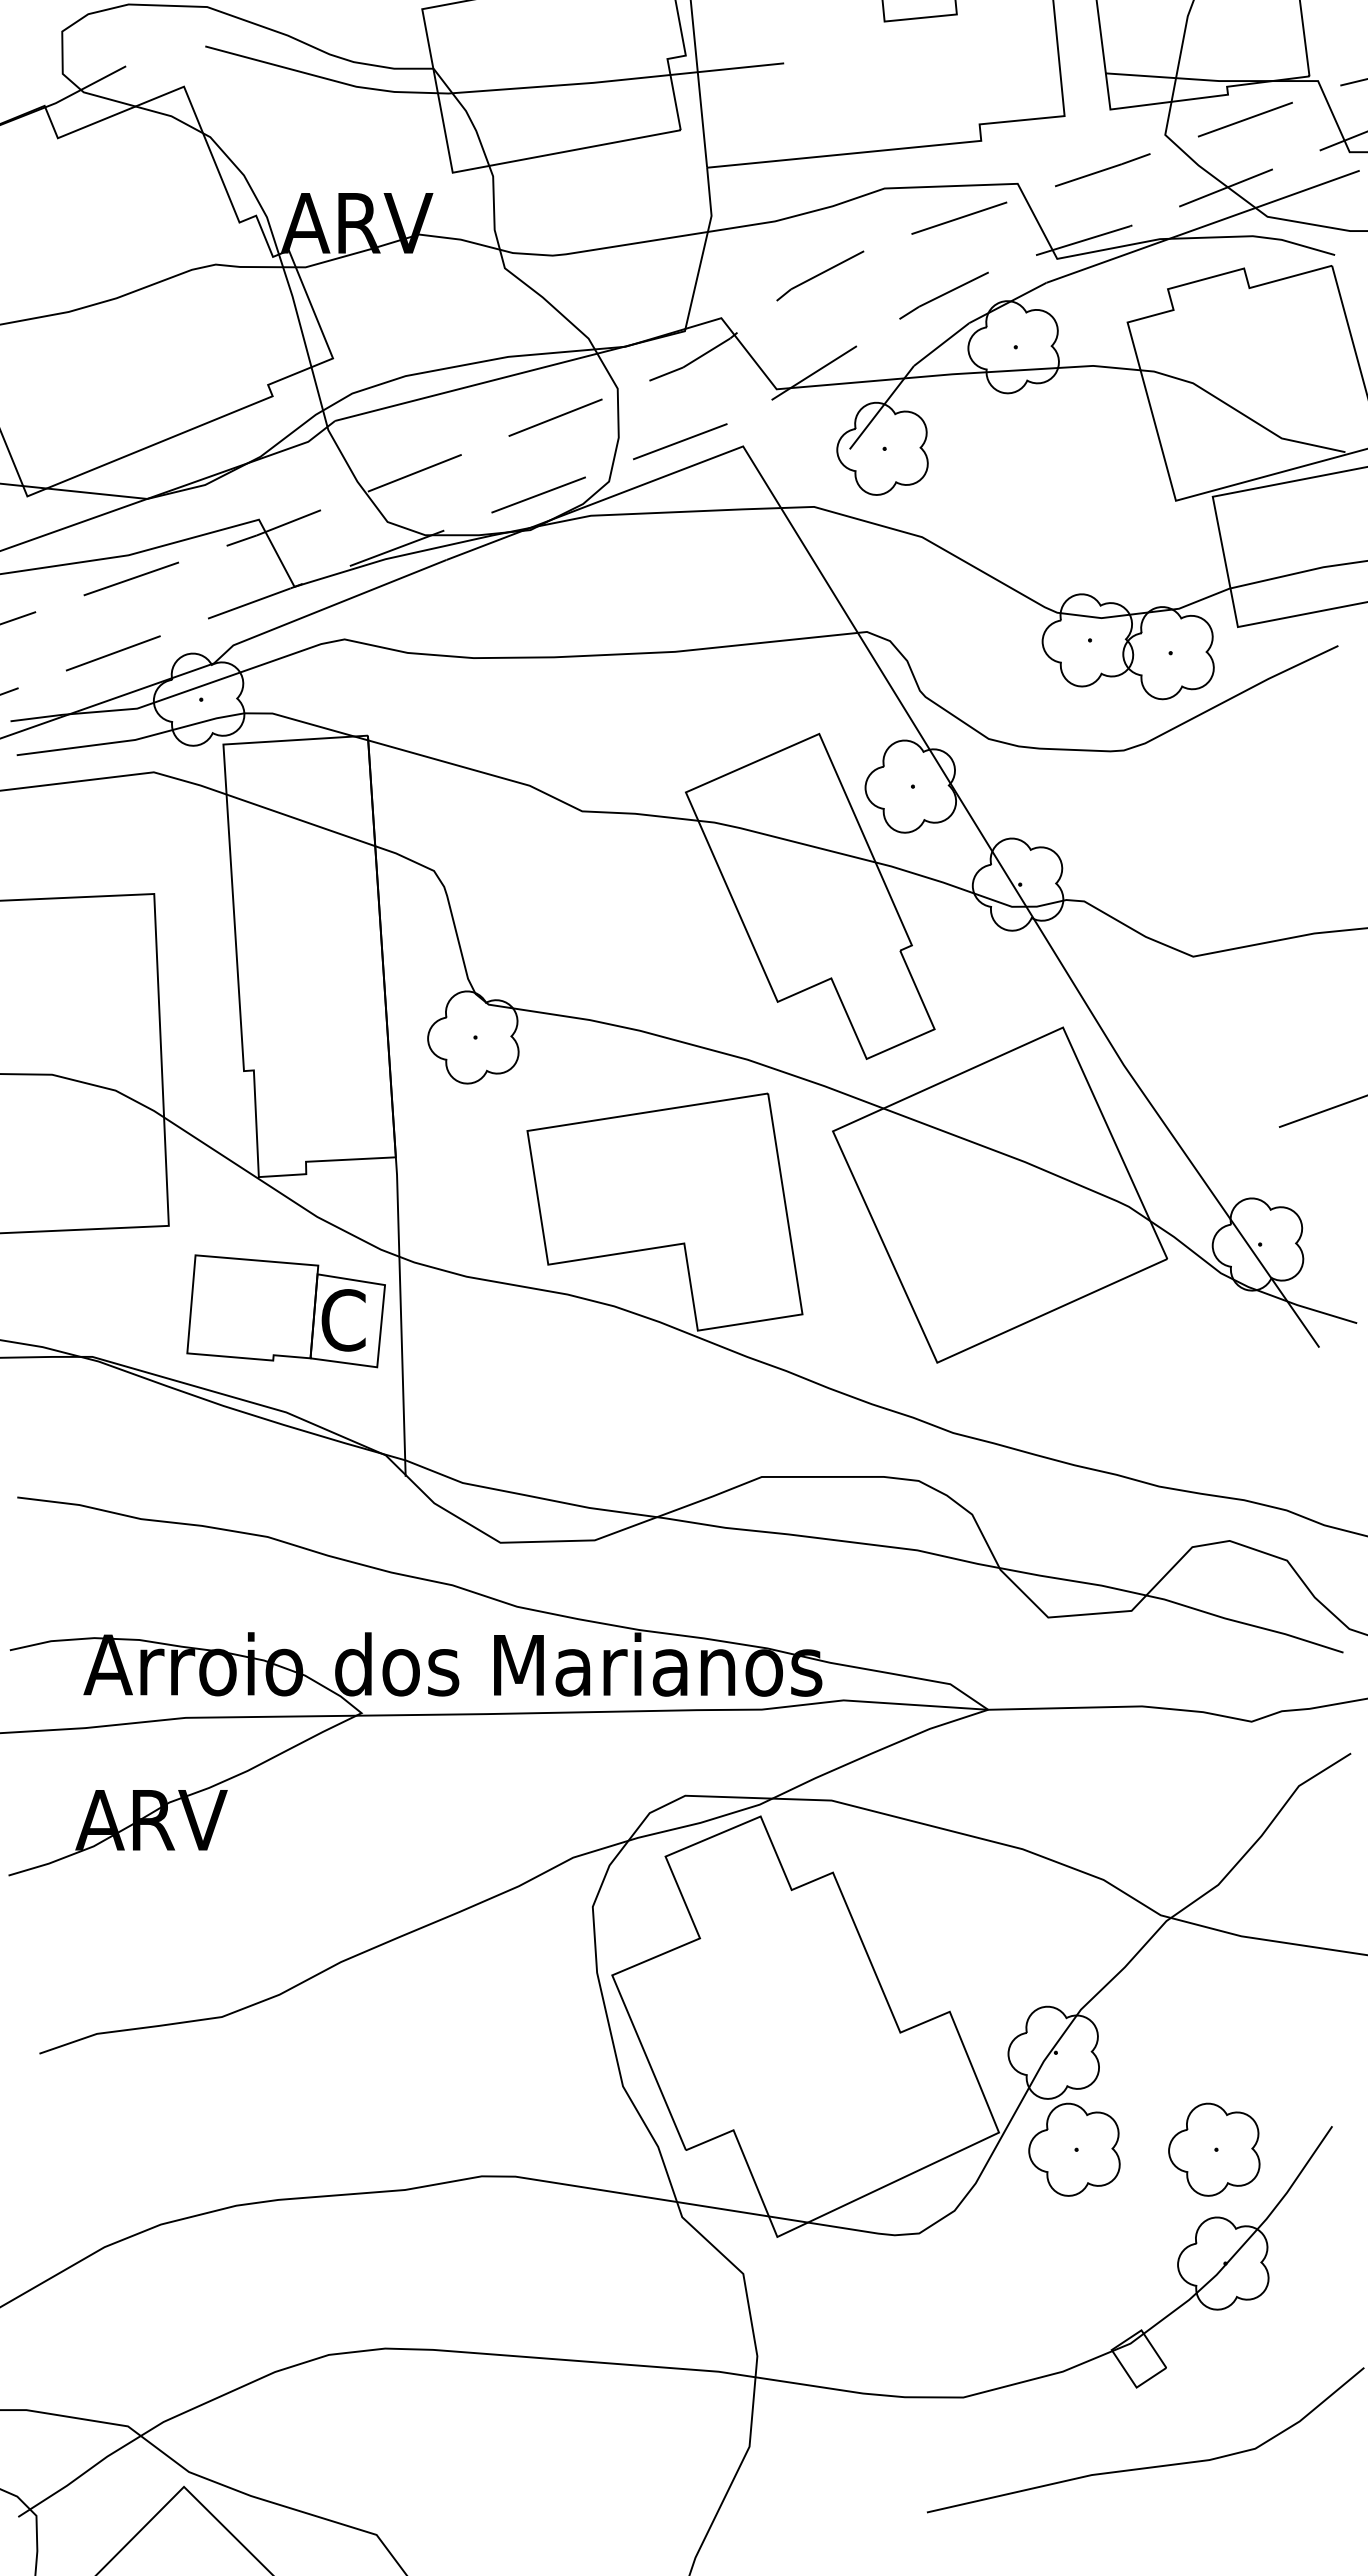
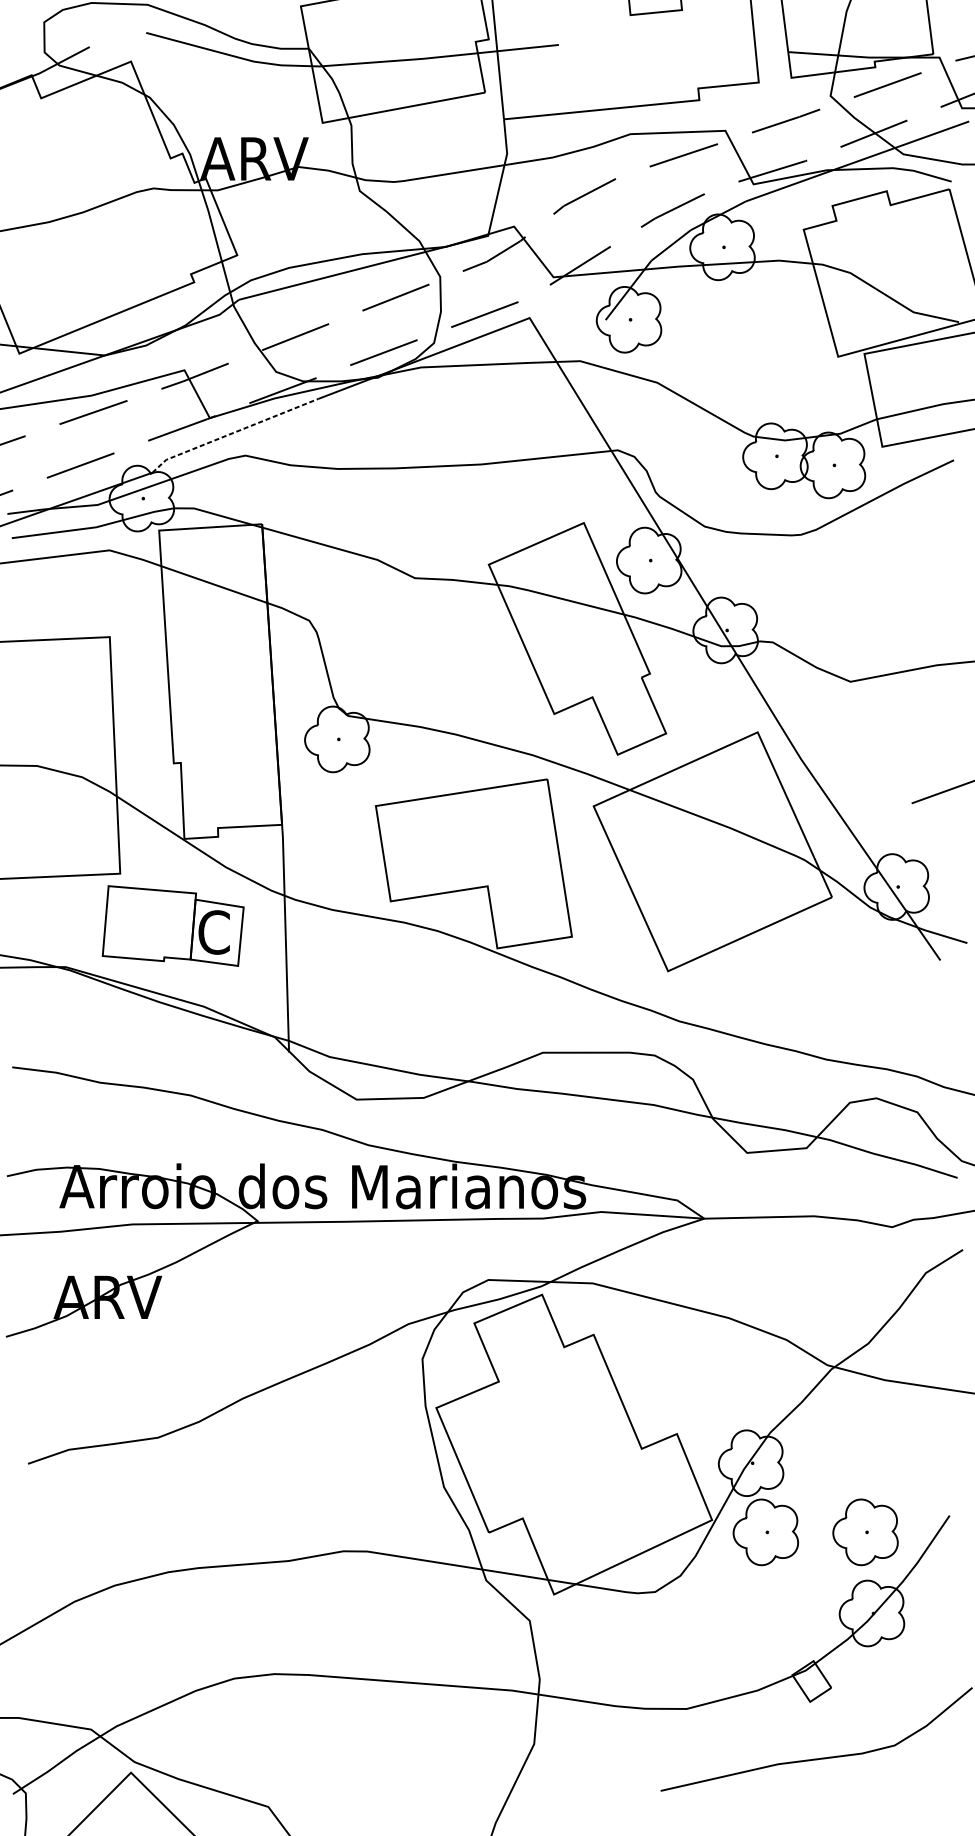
line: (327, 607) -> (233, 432), solid -> dashed
part: (285, 1311) -> (172, 926), moved

